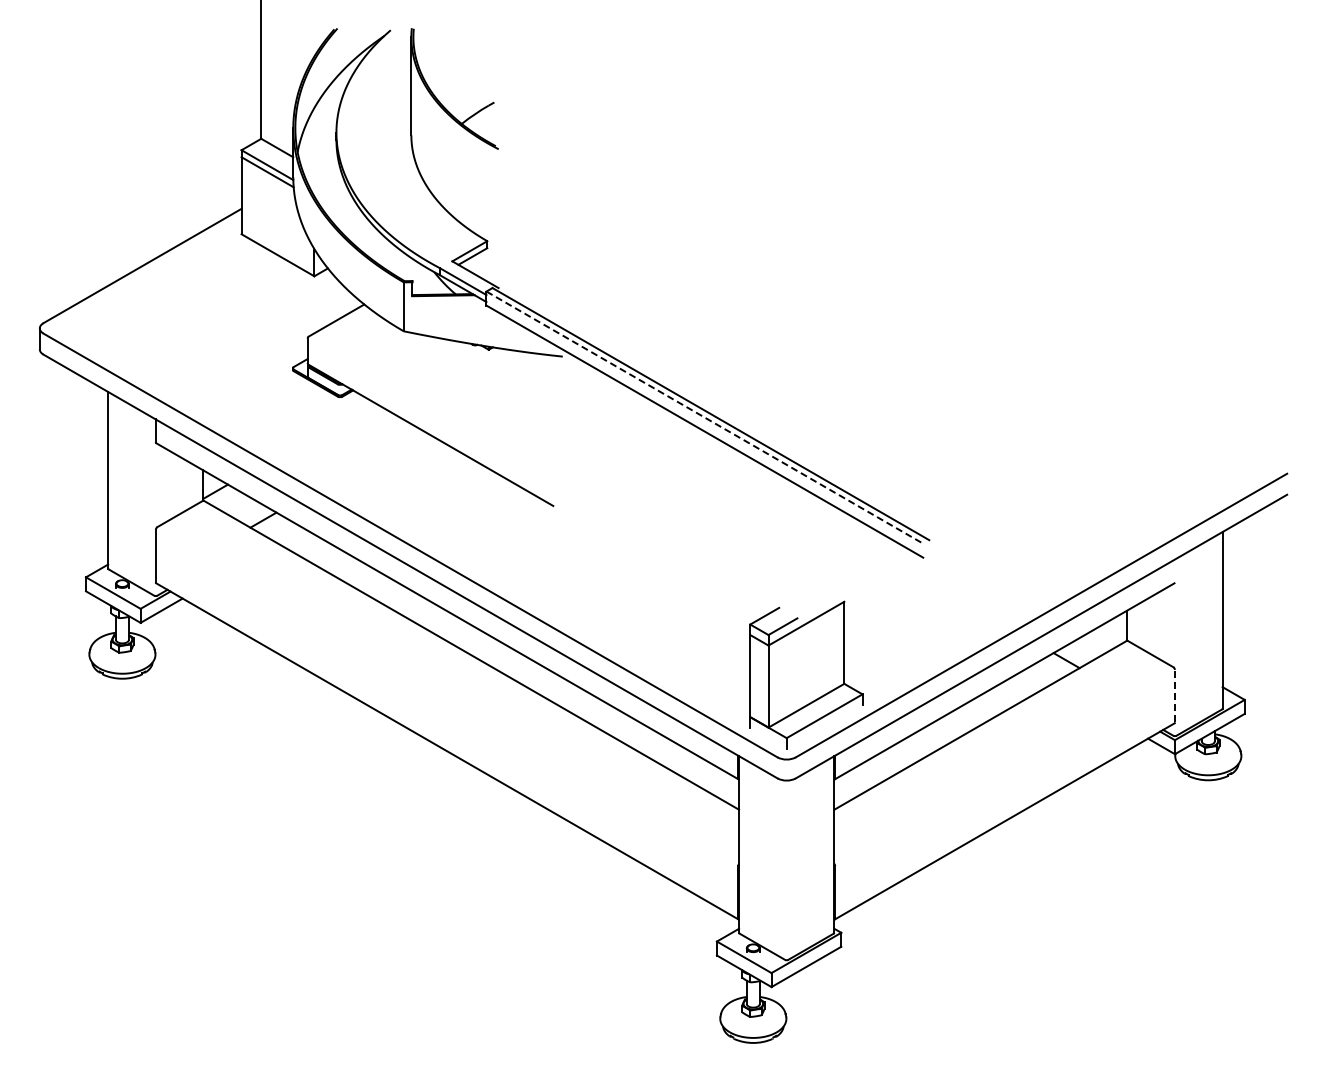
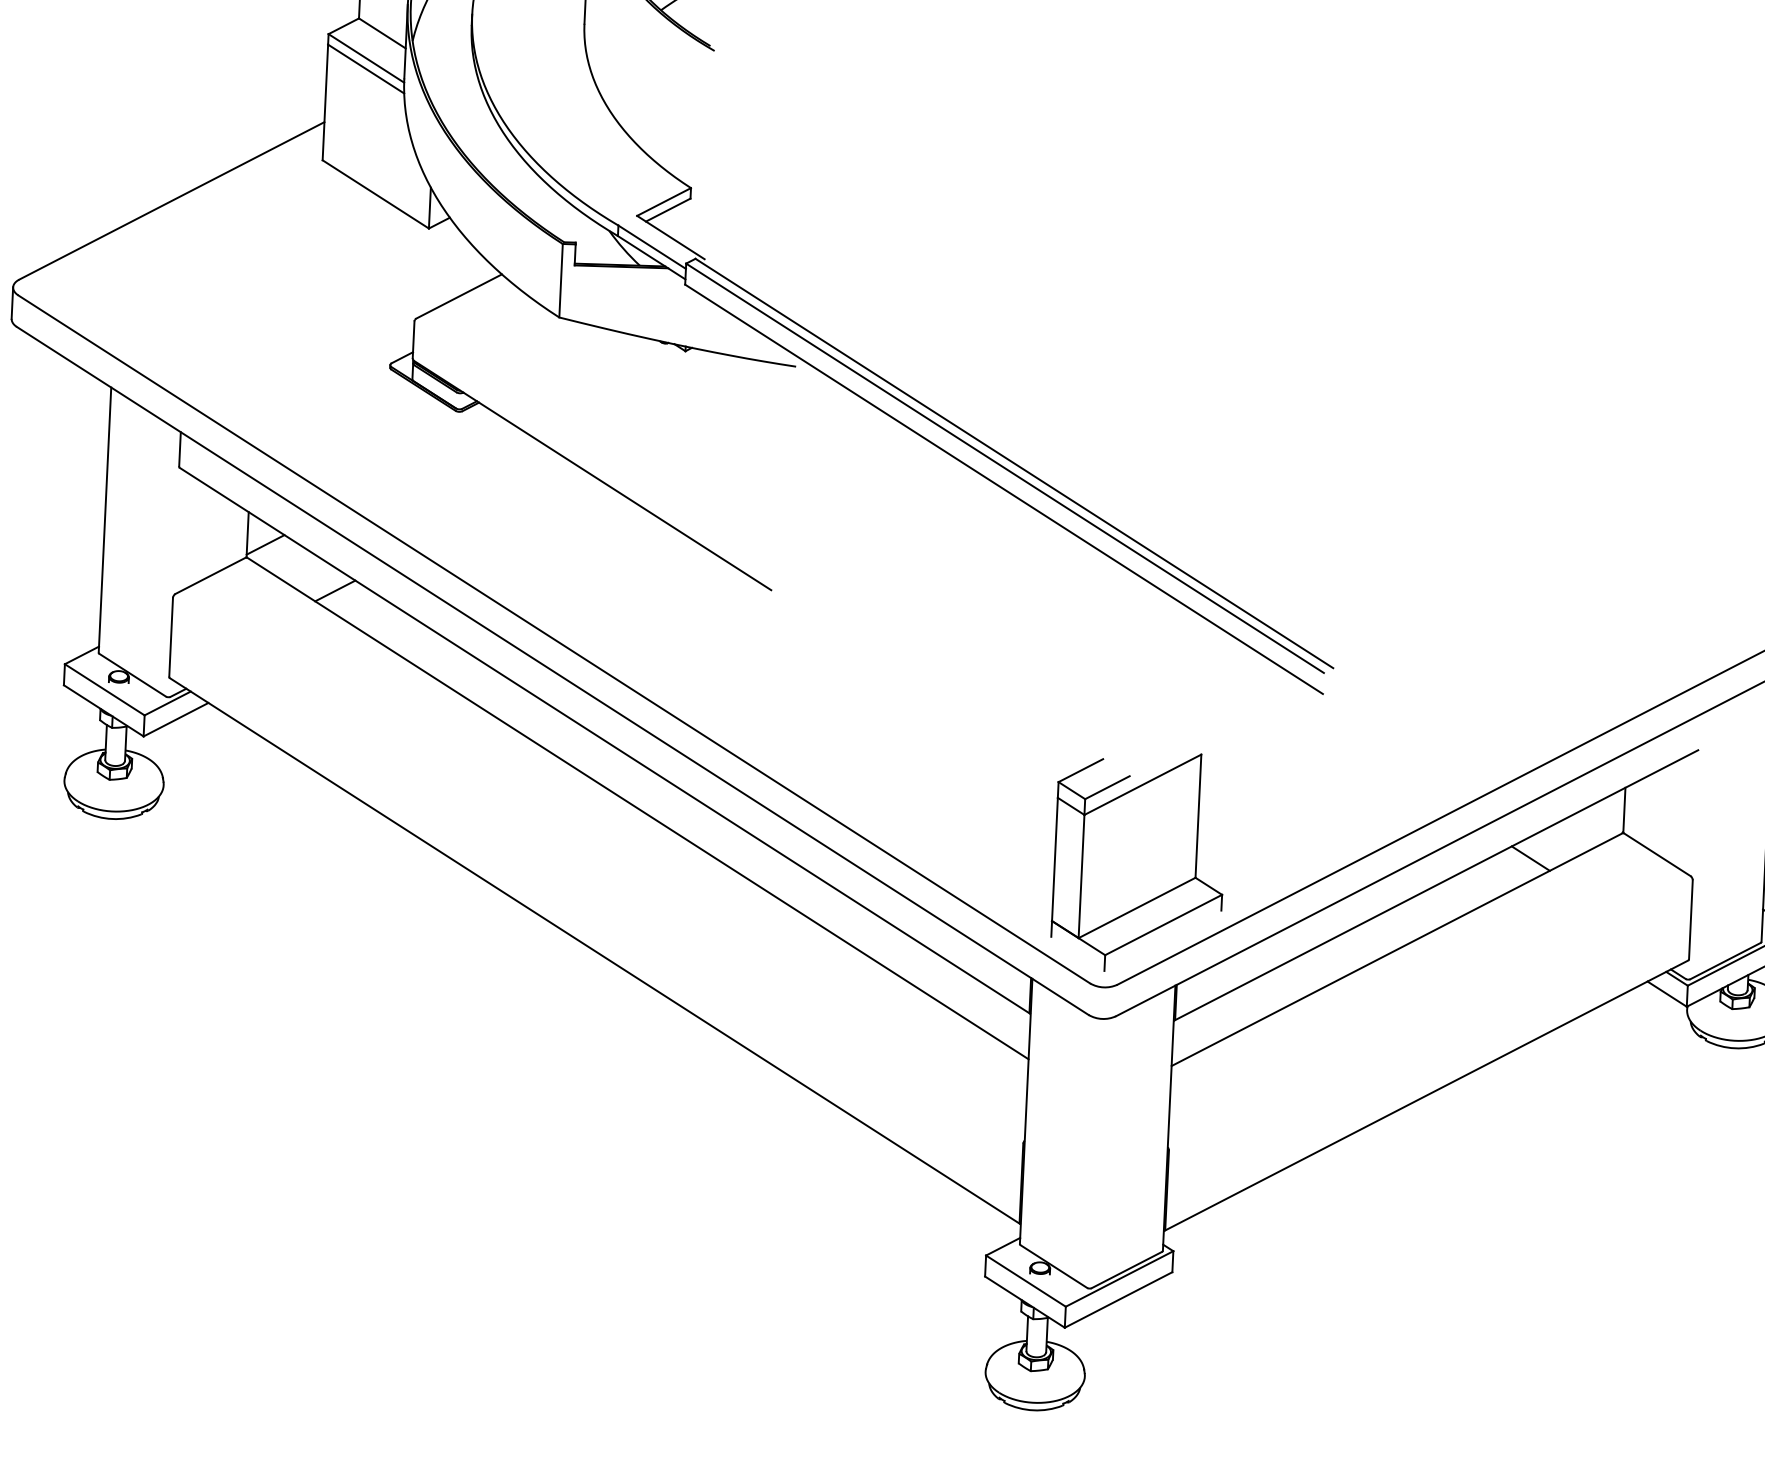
line: (705, 417) -> (1006, 468), dashed -> solid
line: (1174, 695) -> (1690, 918), dashed -> solid

